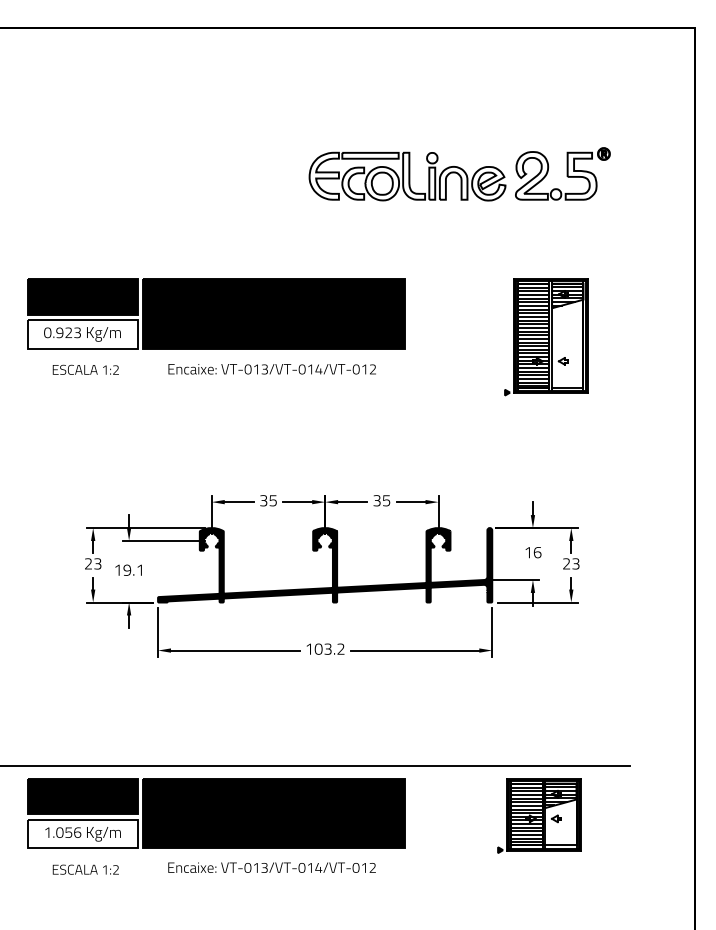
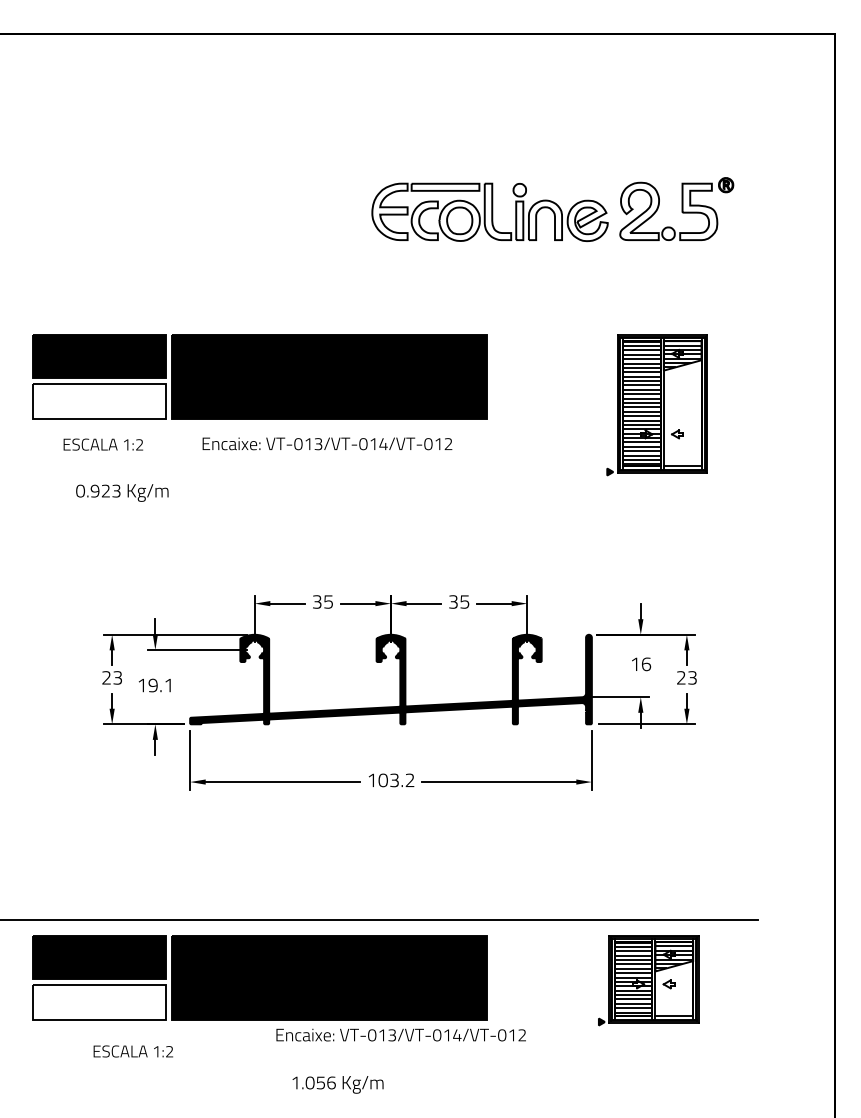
text: (82, 333) -> (122, 492), moved
text: (82, 833) -> (337, 1084), moved
text: (271, 867) -> (400, 1034), moved
text: (85, 869) -> (132, 1051), moved

